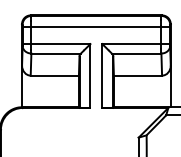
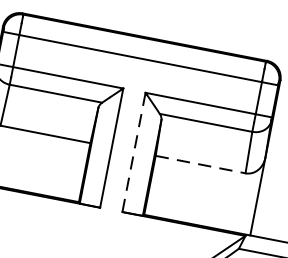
line: (138, 75) -> (201, 164), solid -> dashed
line: (102, 76) -> (134, 153), solid -> dashed

